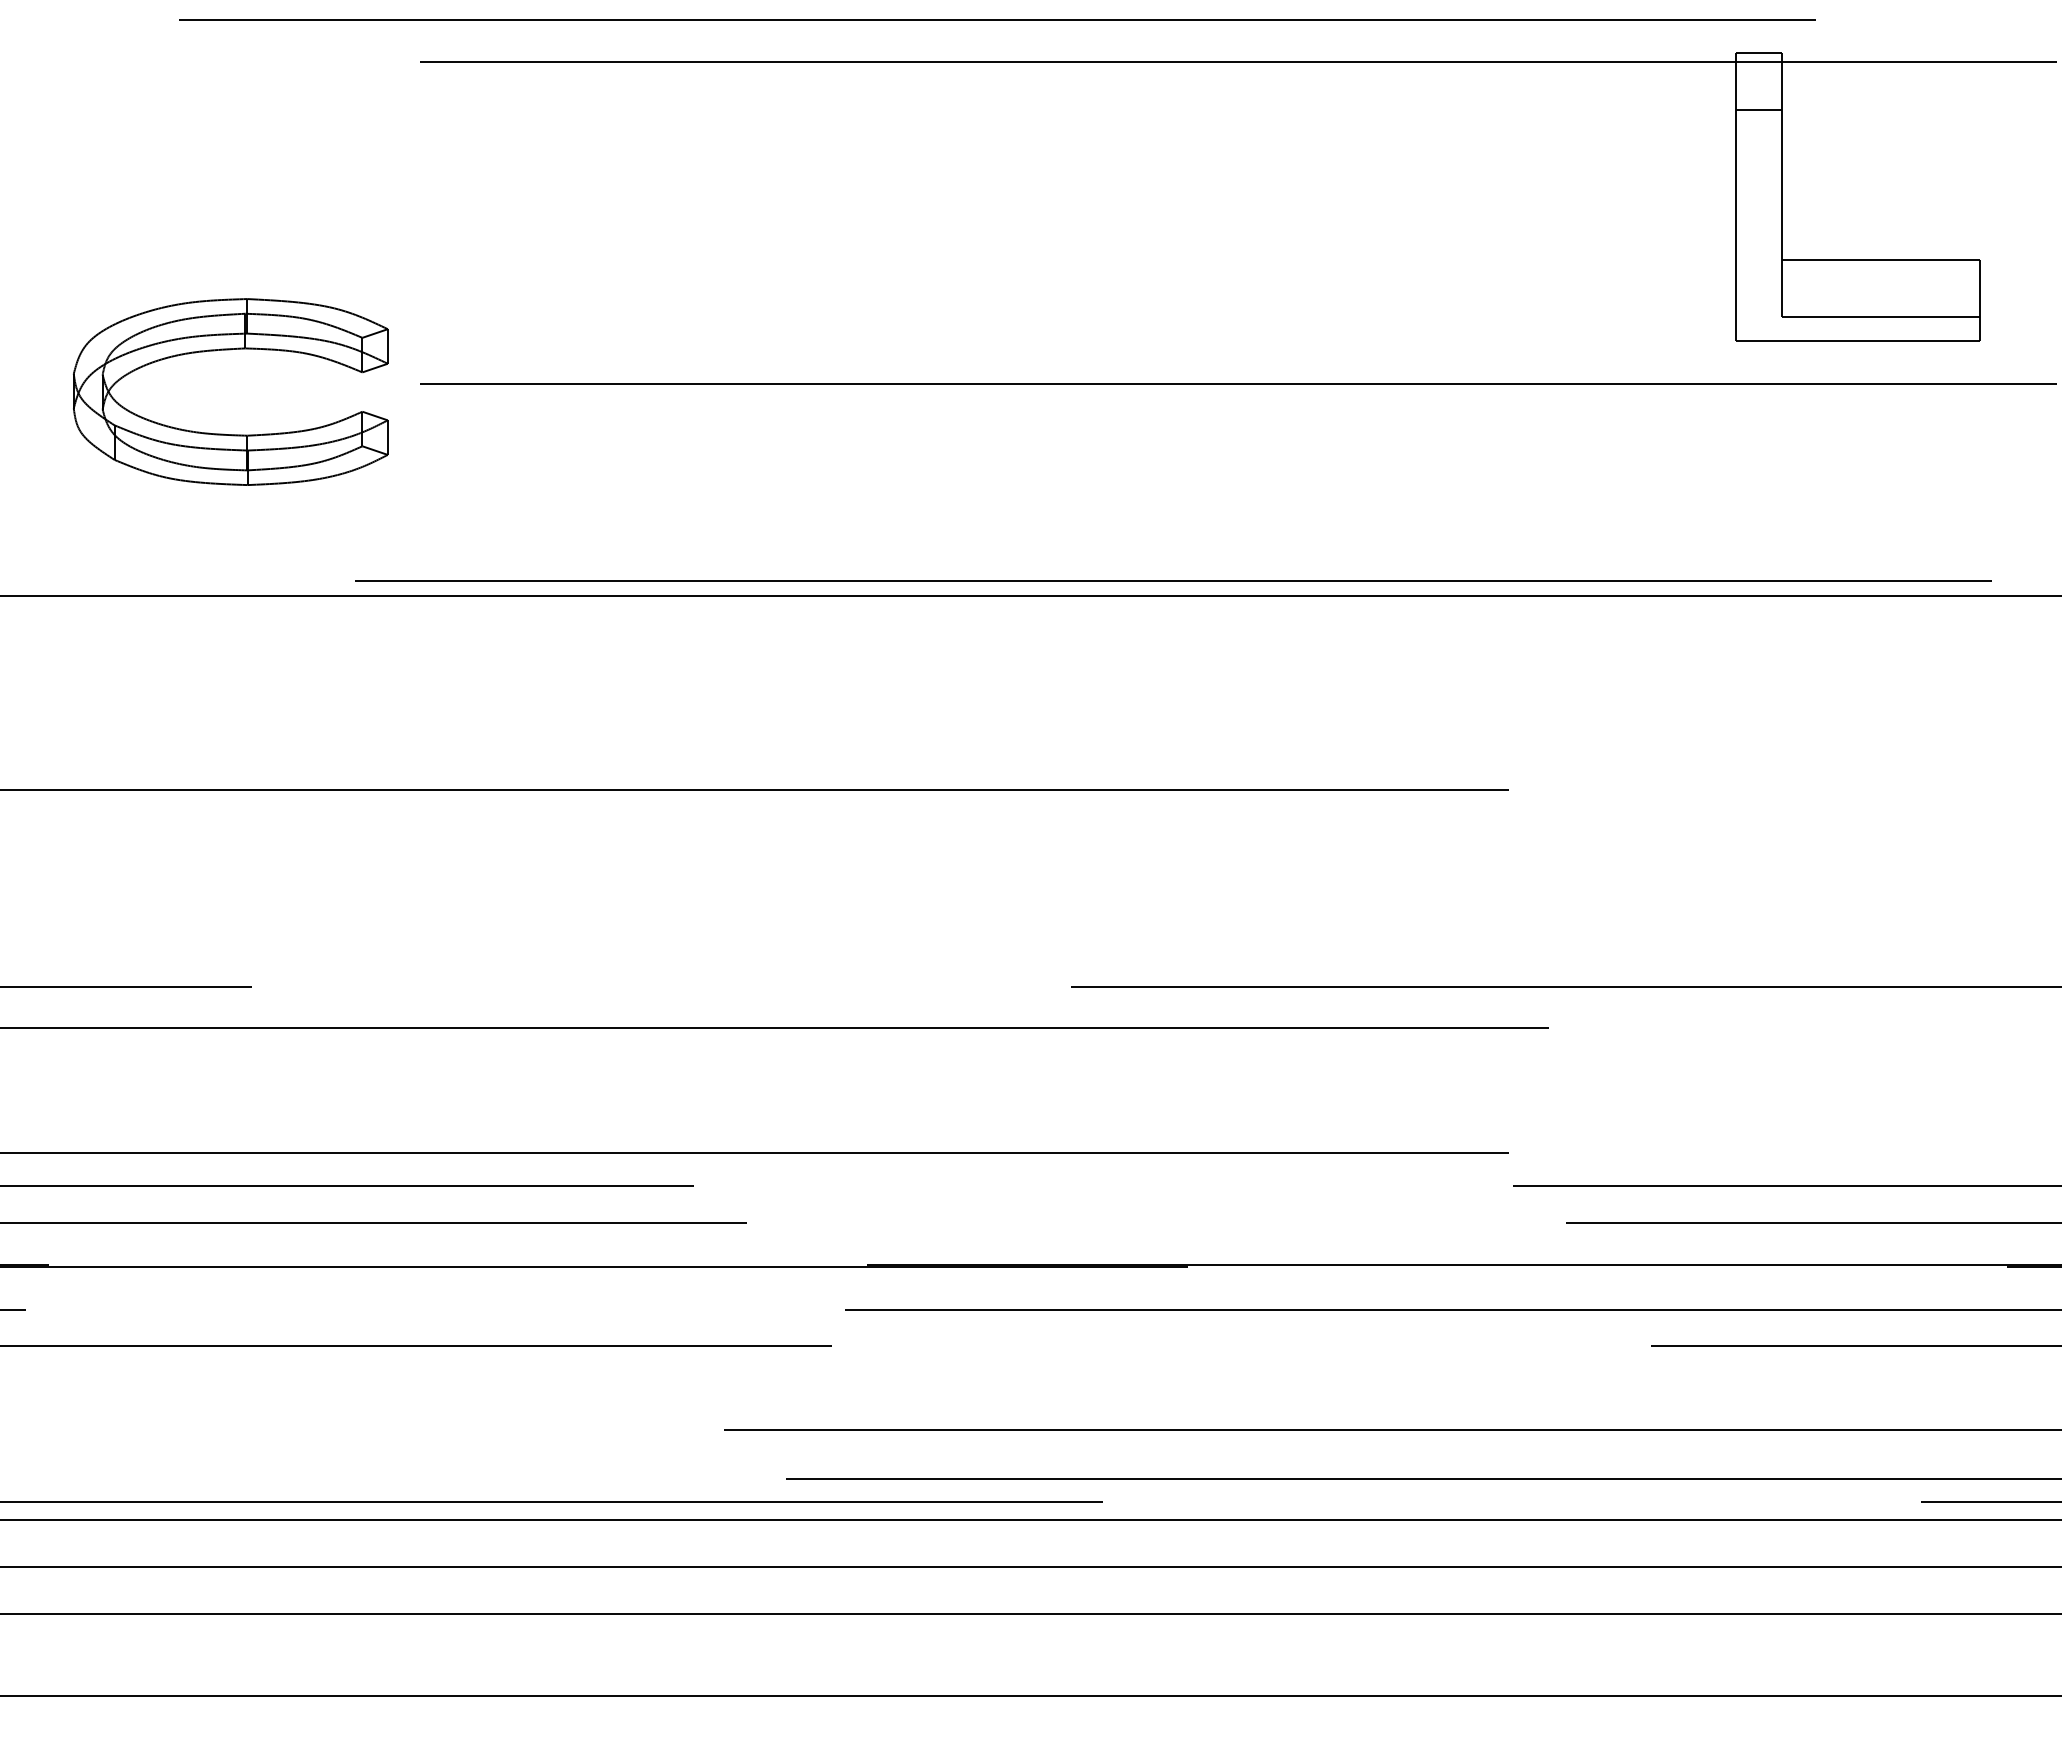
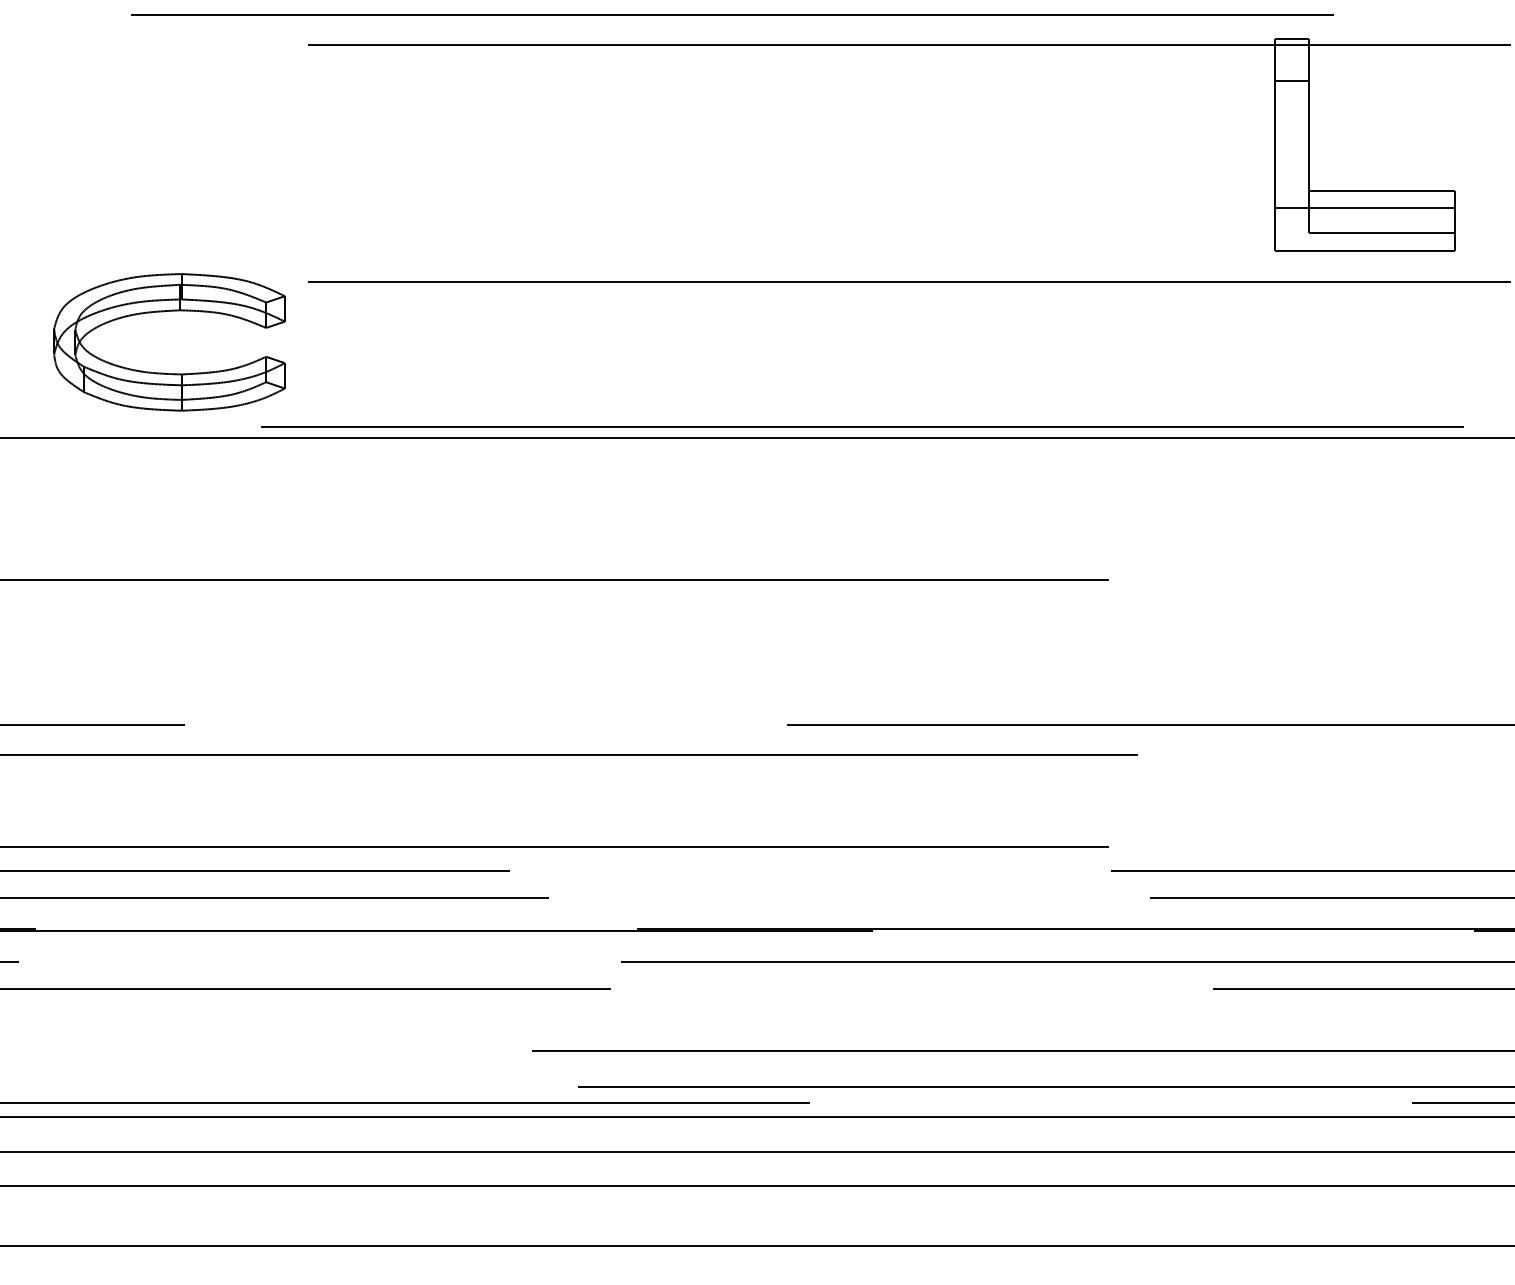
line: (1857, 283) -> (1364, 208), added
part: (230, 350) -> (169, 311), moved

